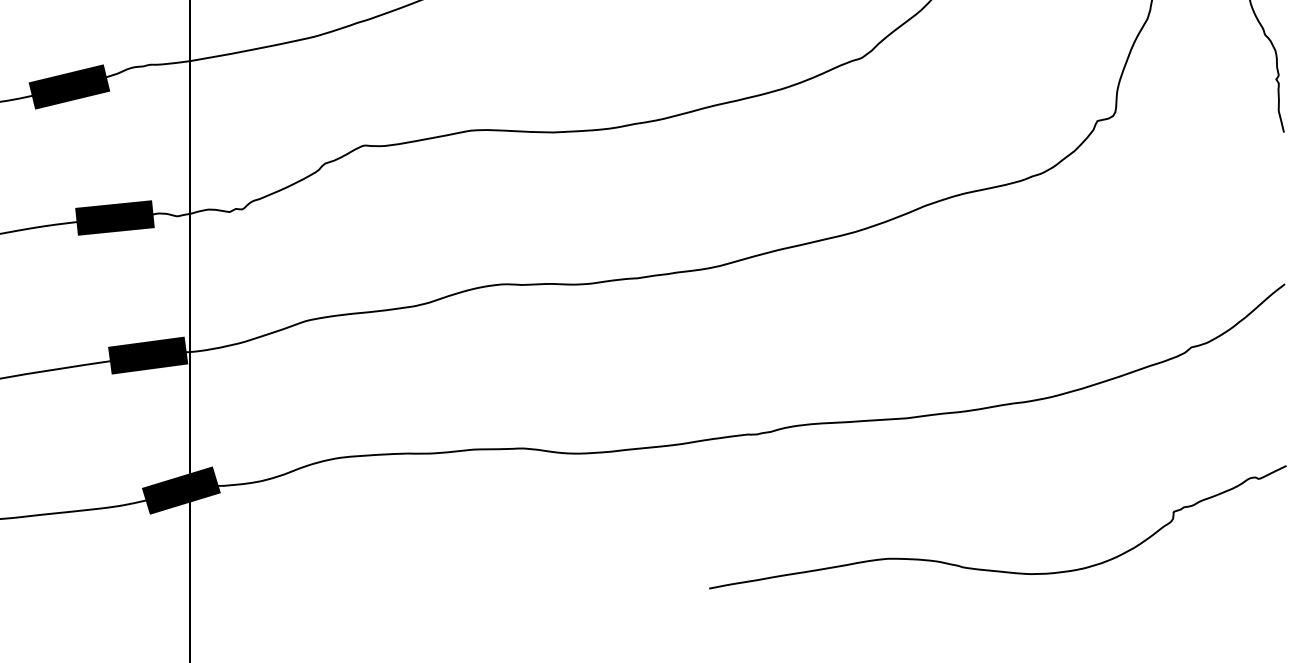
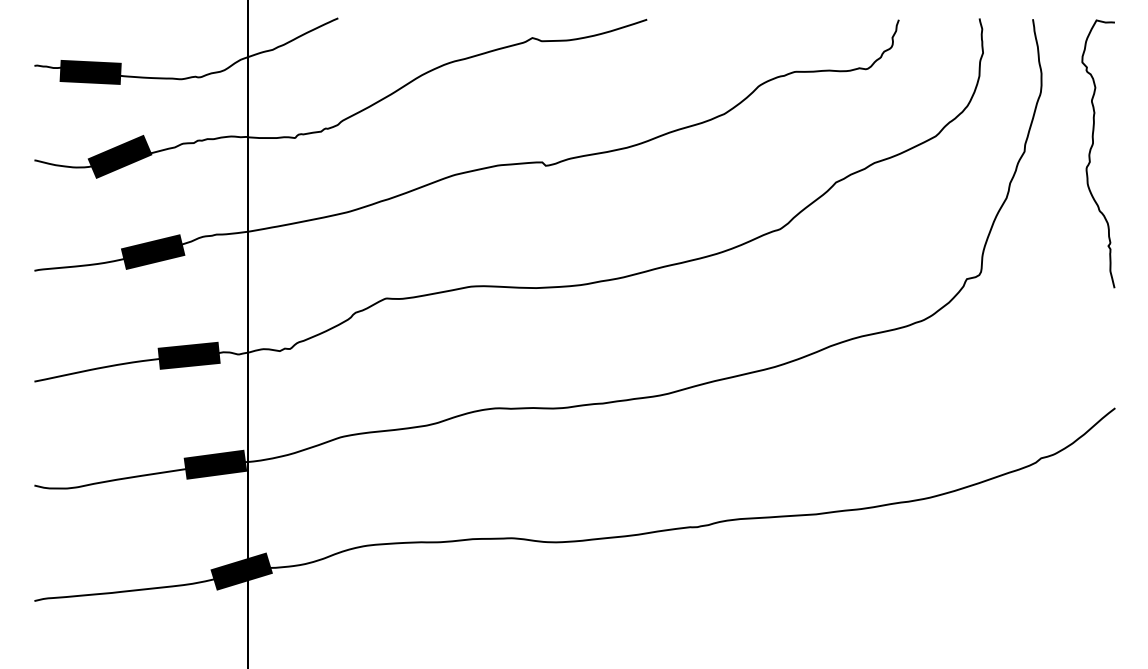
curve: (987, 568) -> (879, 633), removed

